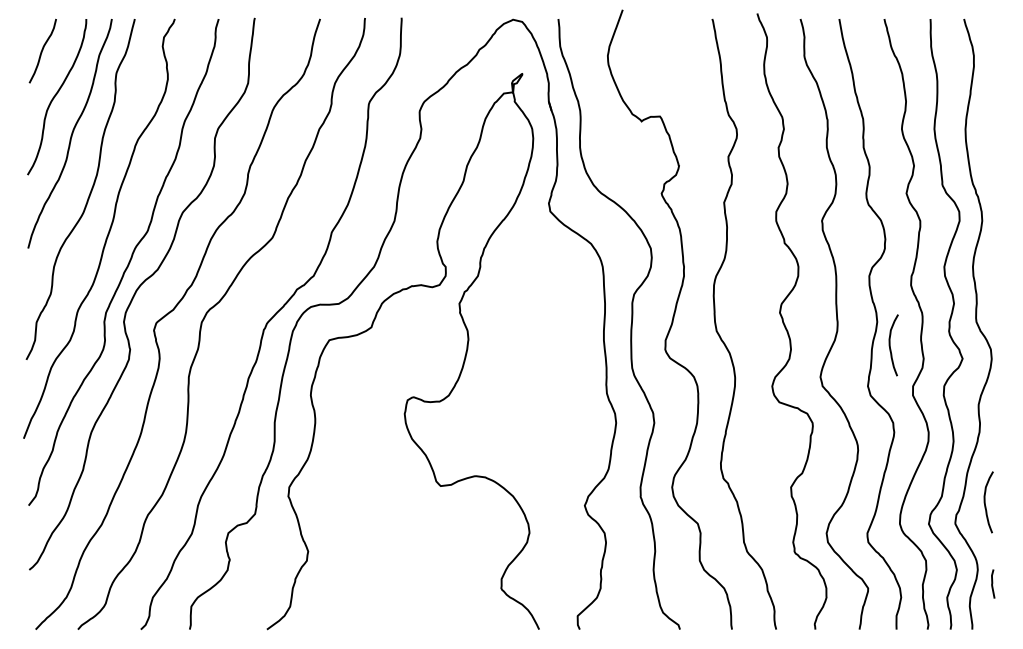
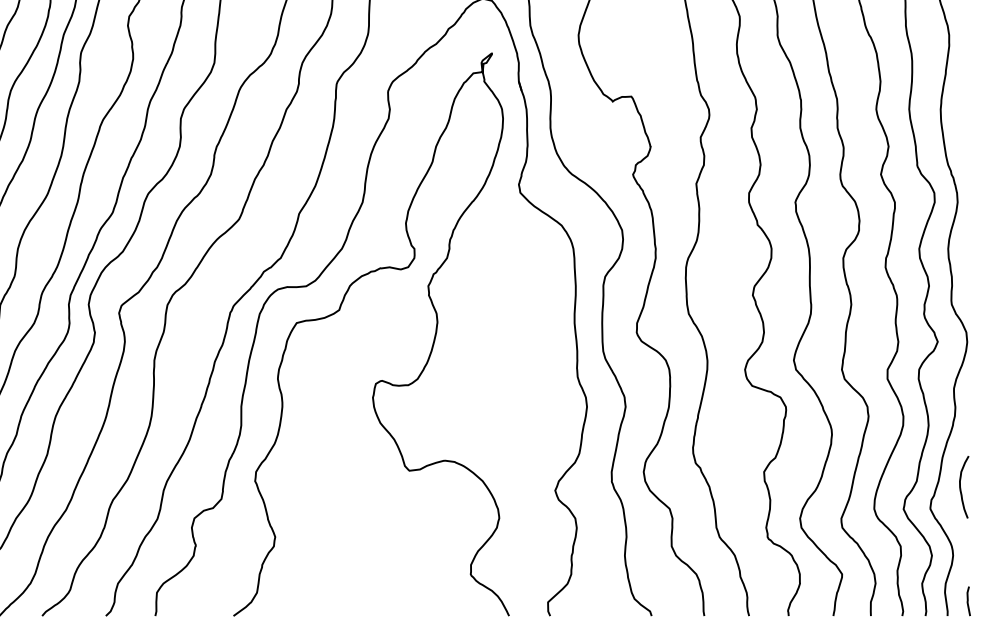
curve: (890, 345) -> (864, 328), removed
curve: (993, 583) -> (969, 600), moved

